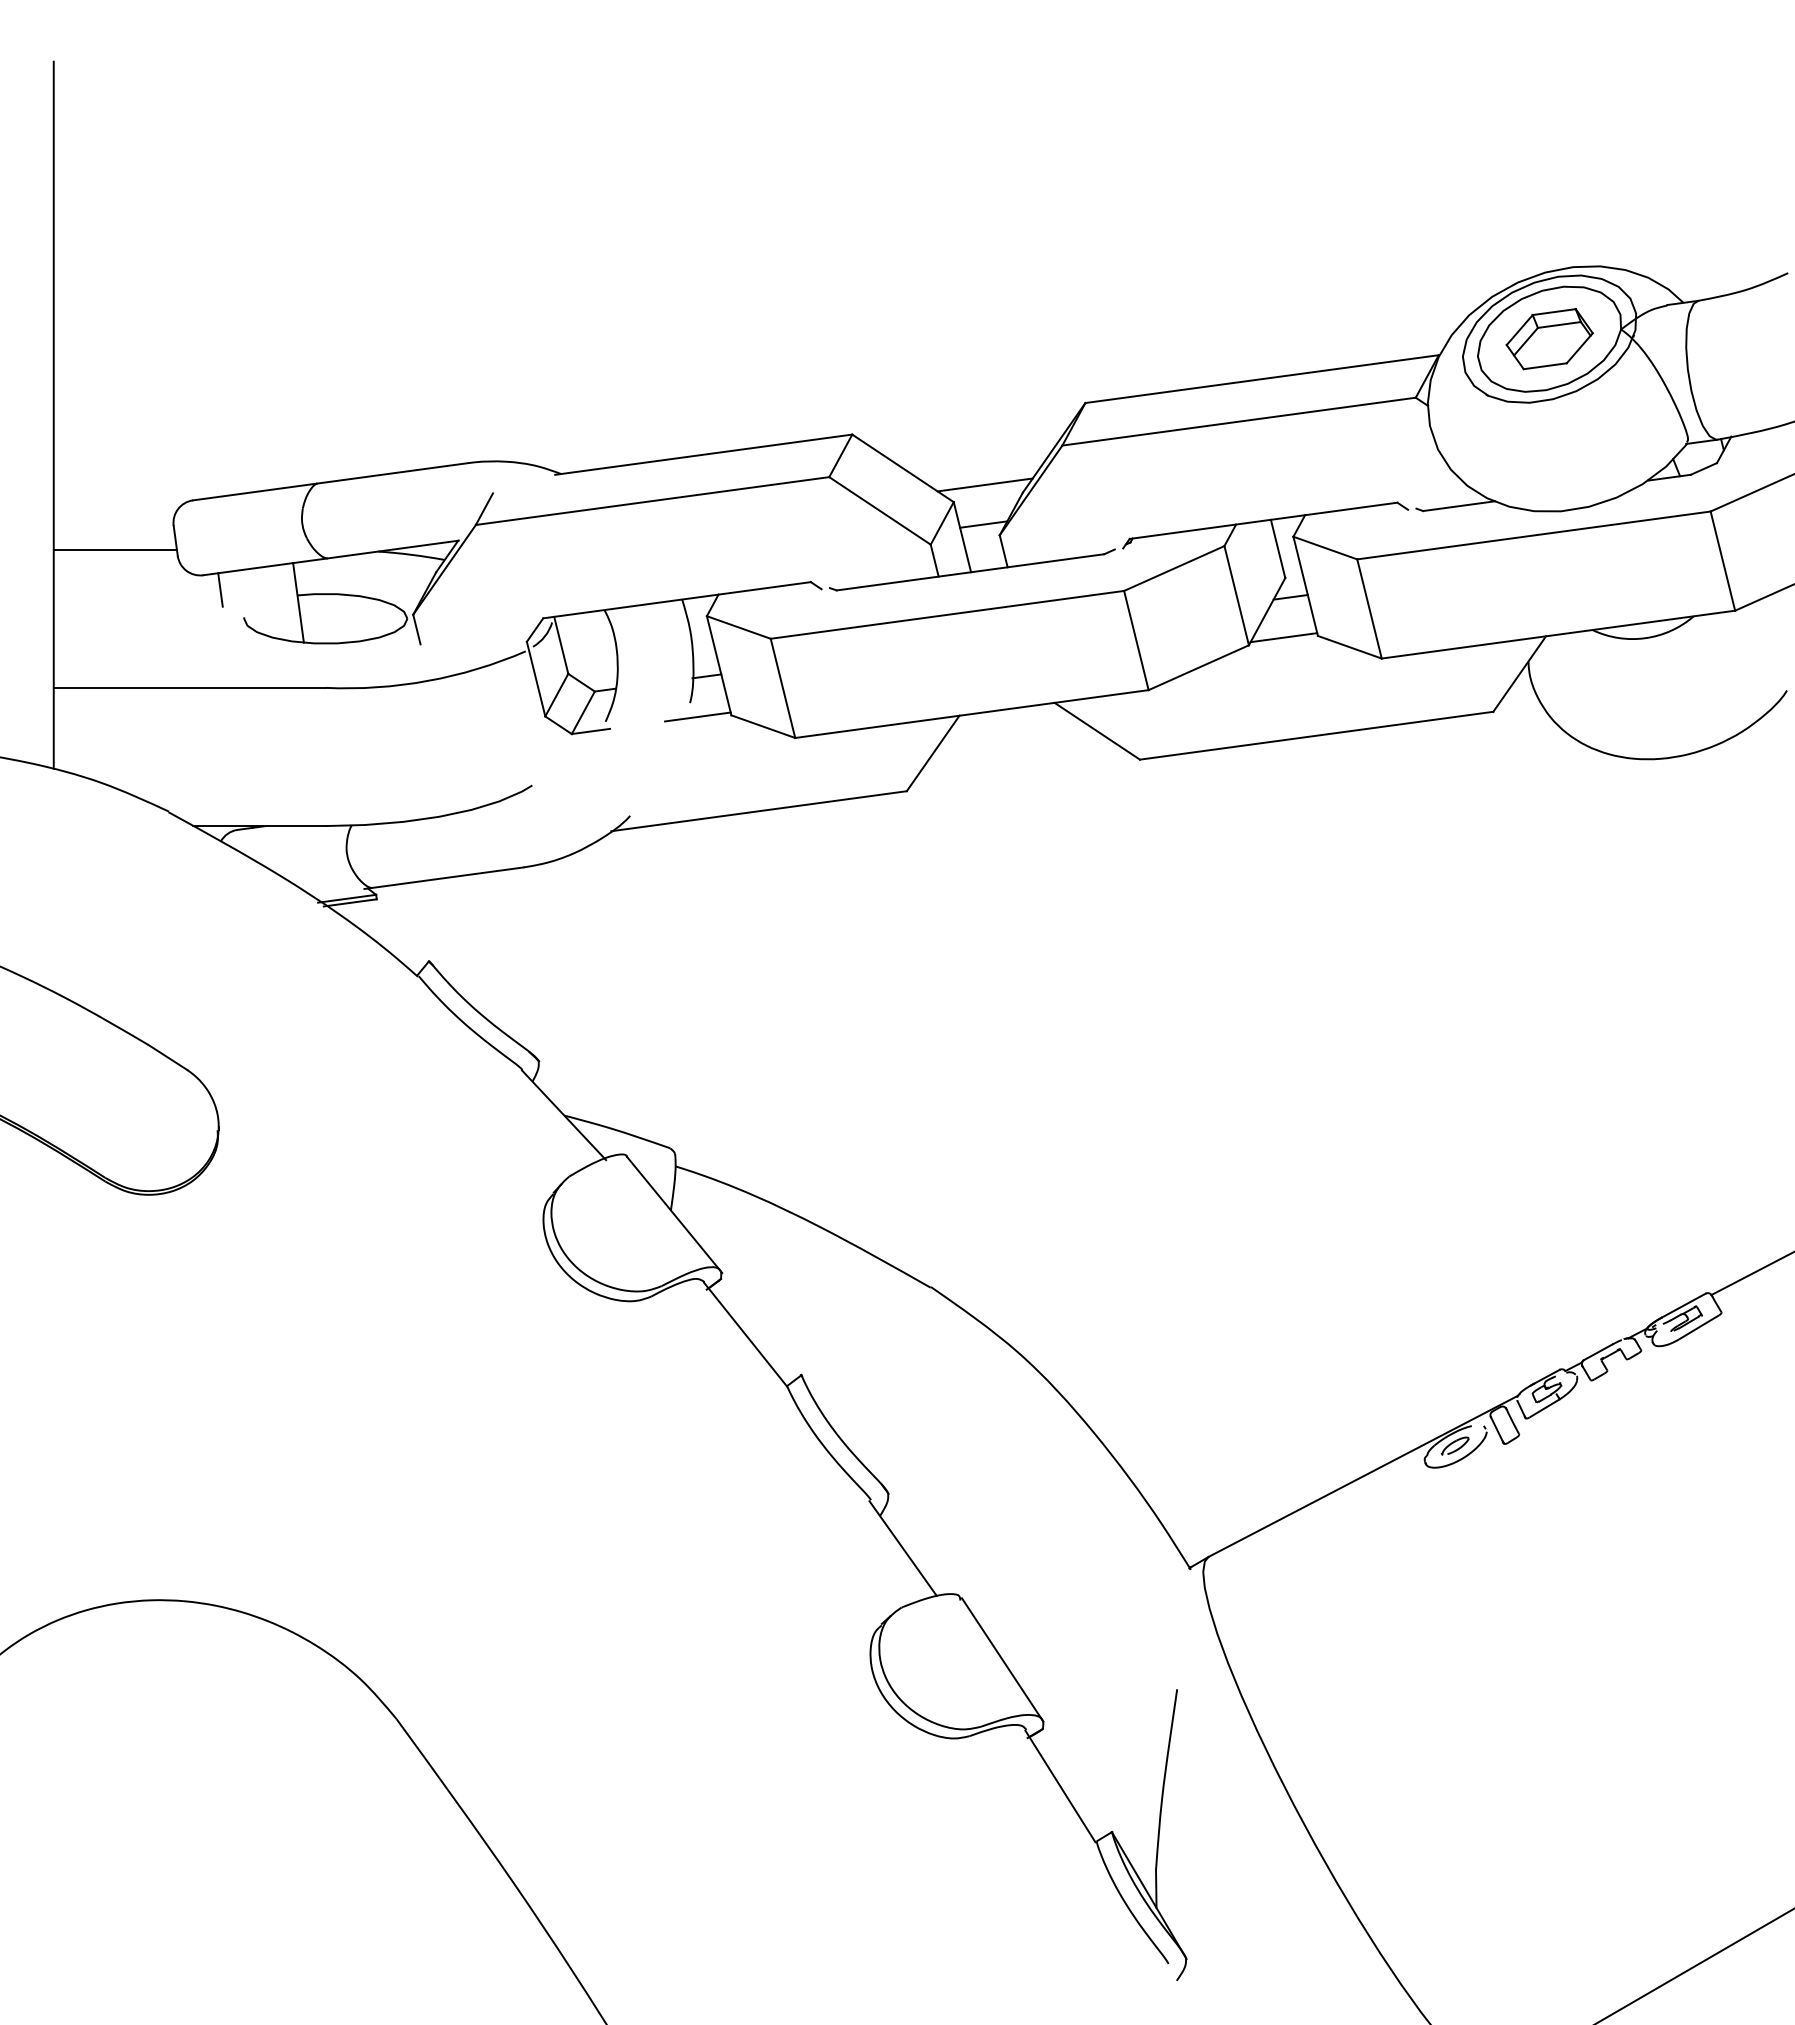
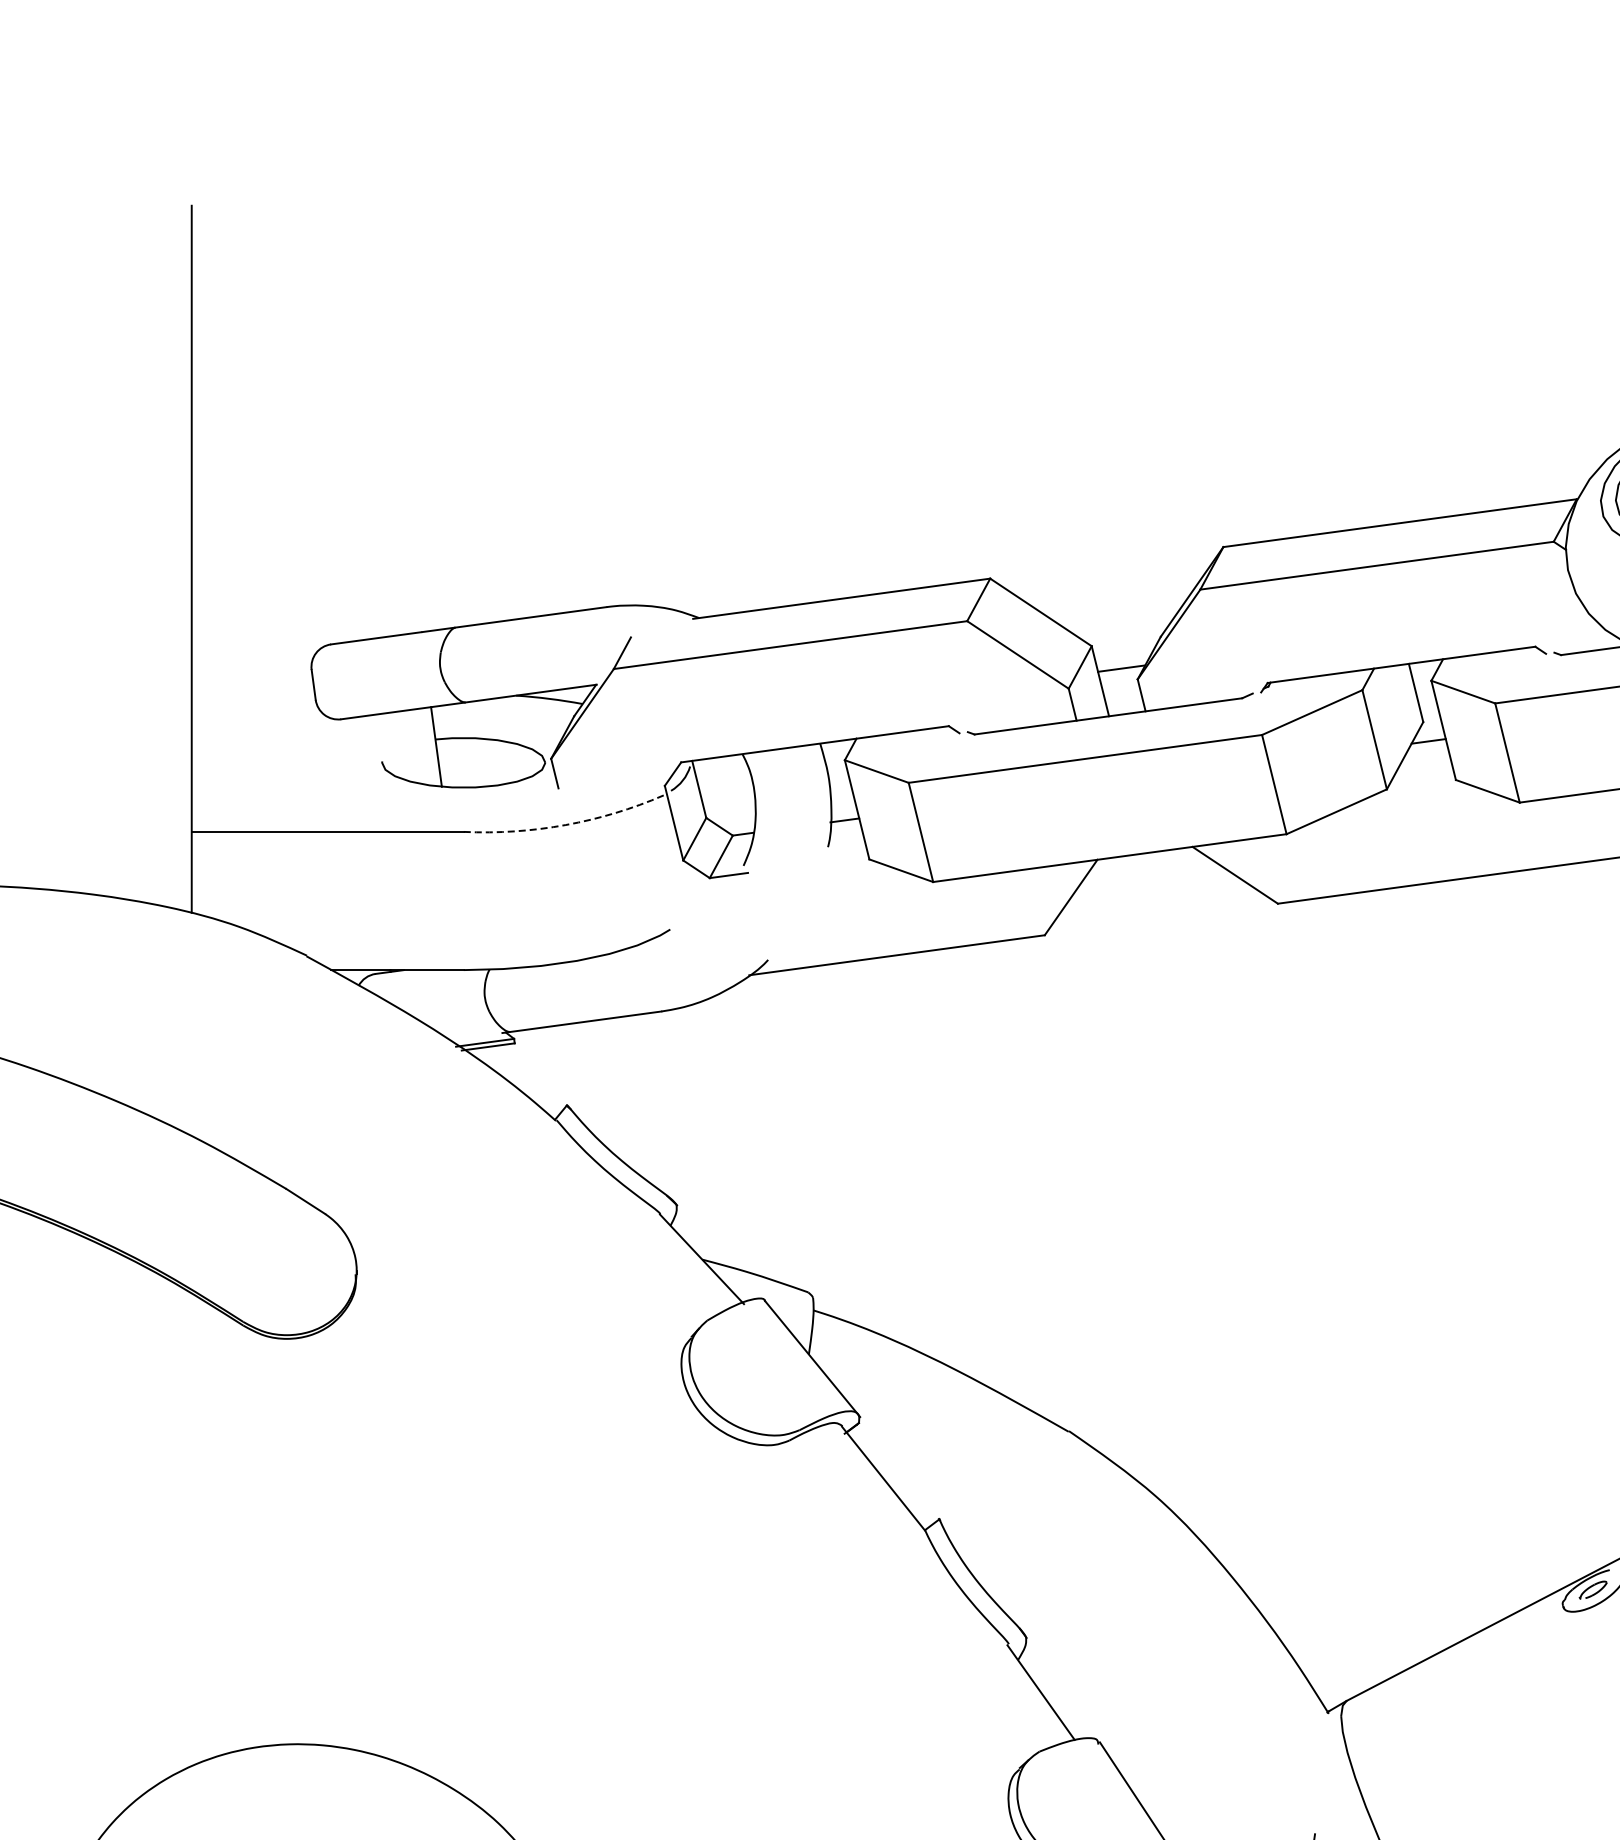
line: (984, 484) -> (1122, 628), removed
line: (114, 549) -> (252, 693), removed
line: (220, 589) -> (358, 733), removed
line: (1283, 637) -> (1421, 781), removed
arc: (427, 680) -> (565, 824), solid -> dashed
line: (697, 716) -> (835, 860), removed

